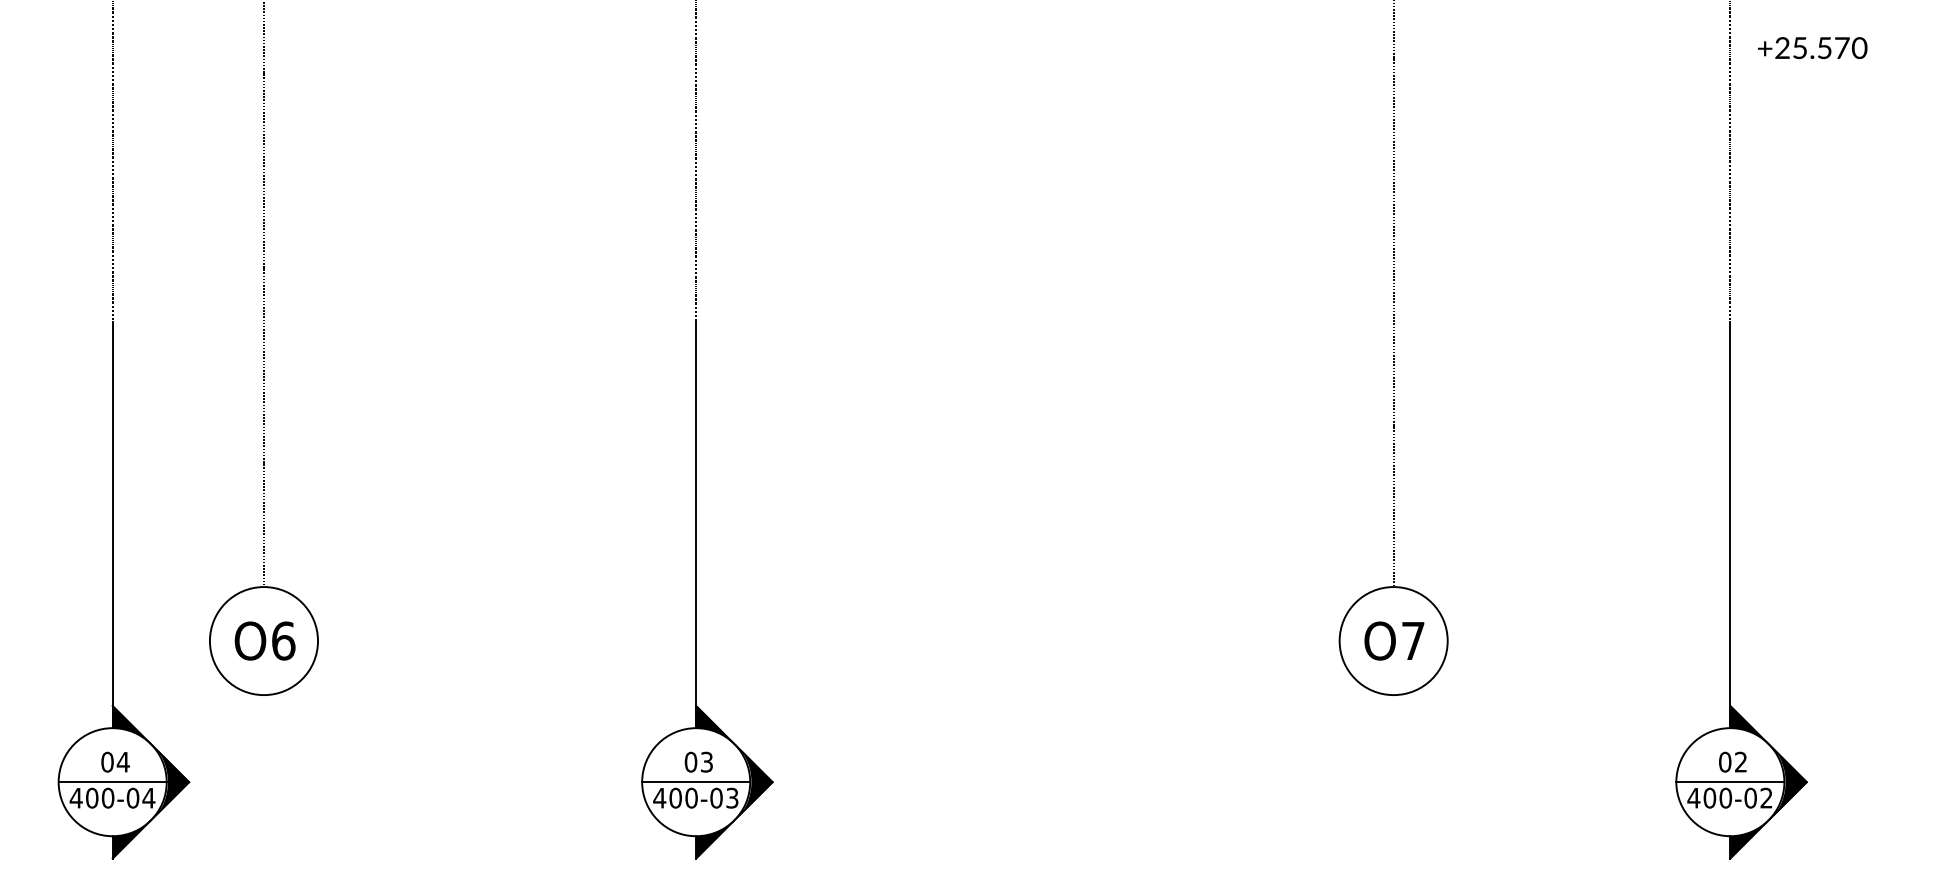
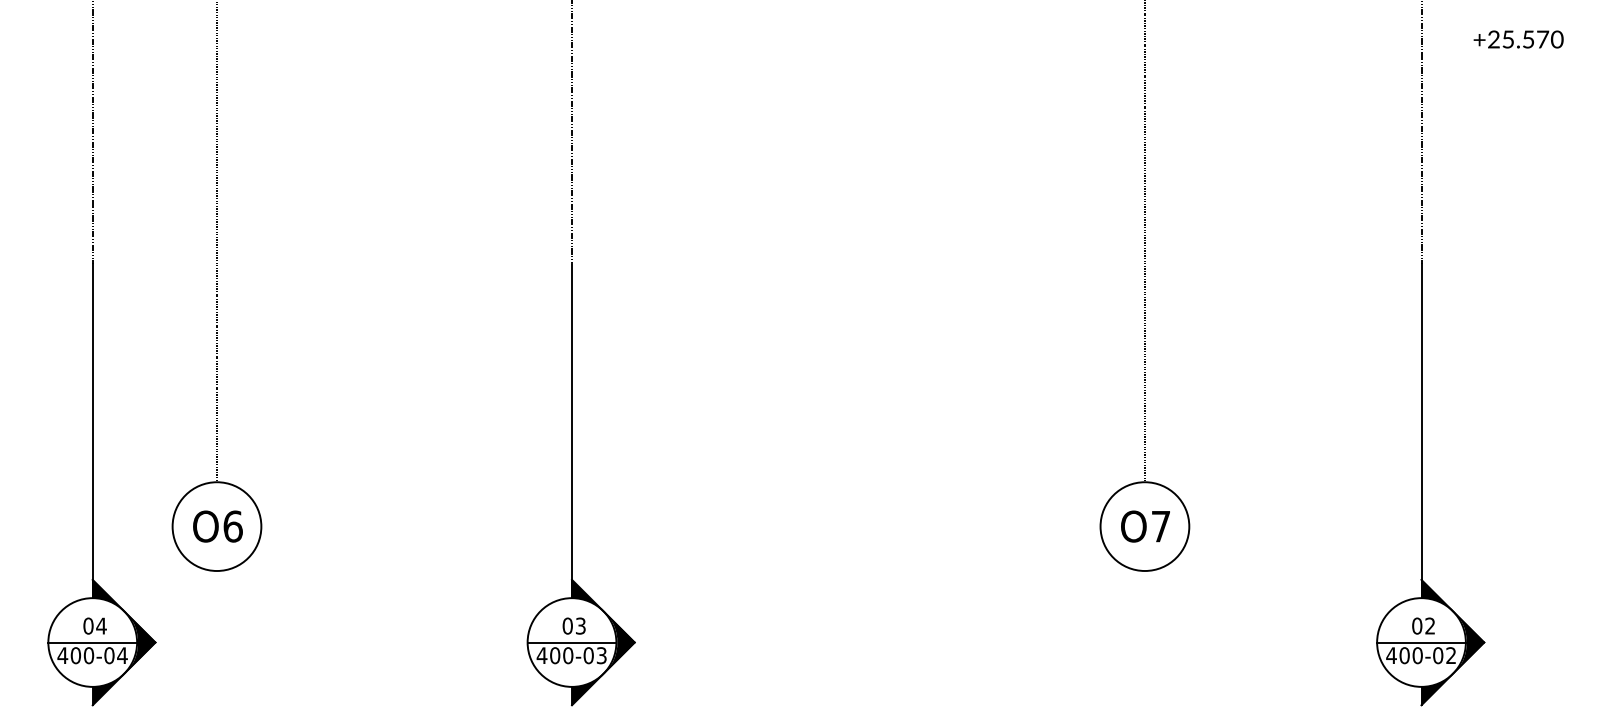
text: (1812, 48) -> (1518, 39), moved

